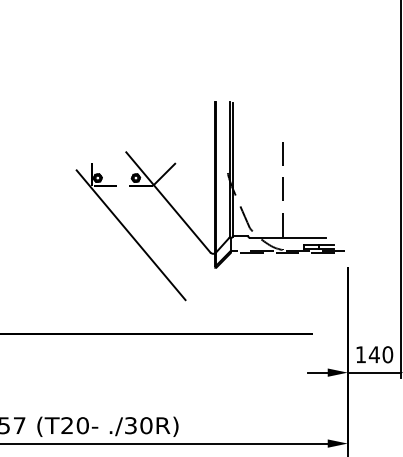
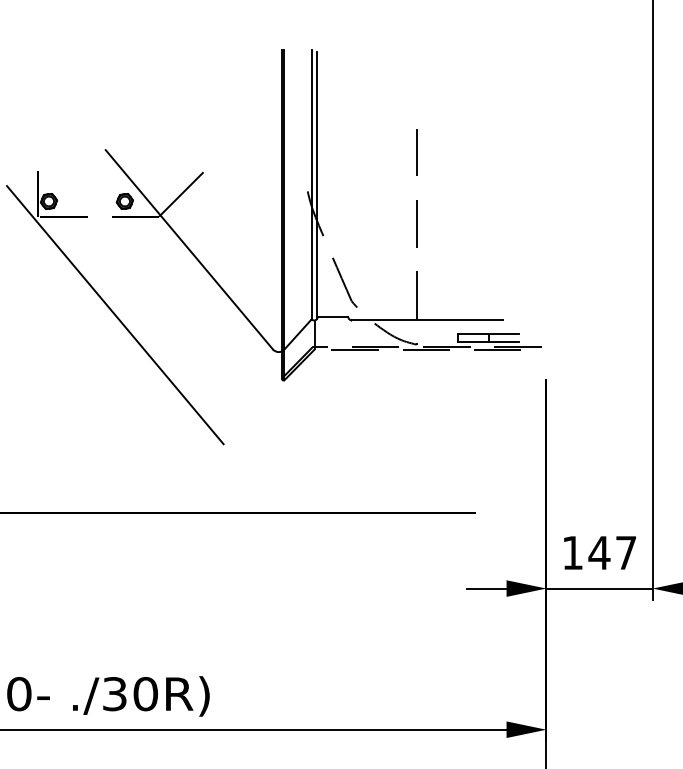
text: (387, 354) -> (625, 552), 140 -> 147

